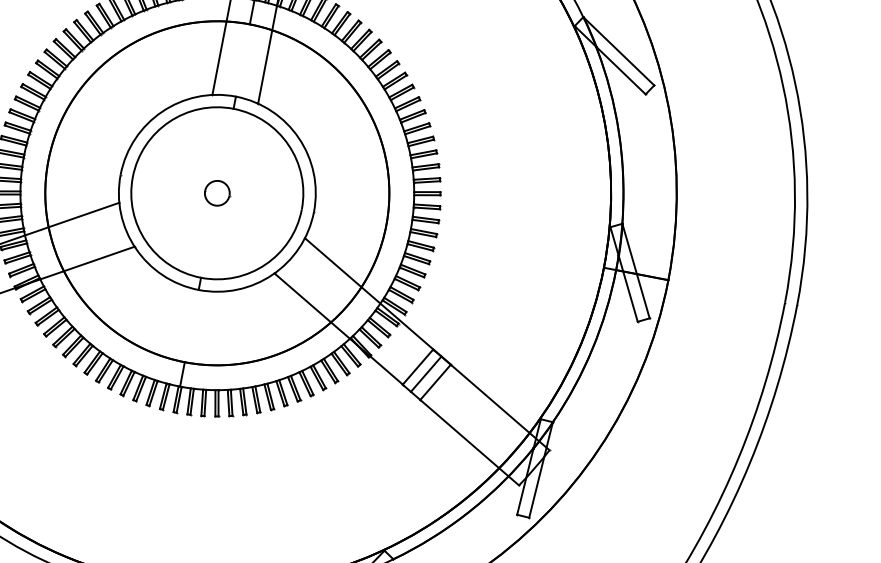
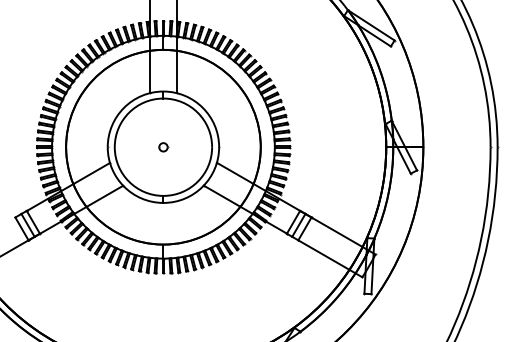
part: (217, 193) -> (163, 147), size x0.6

